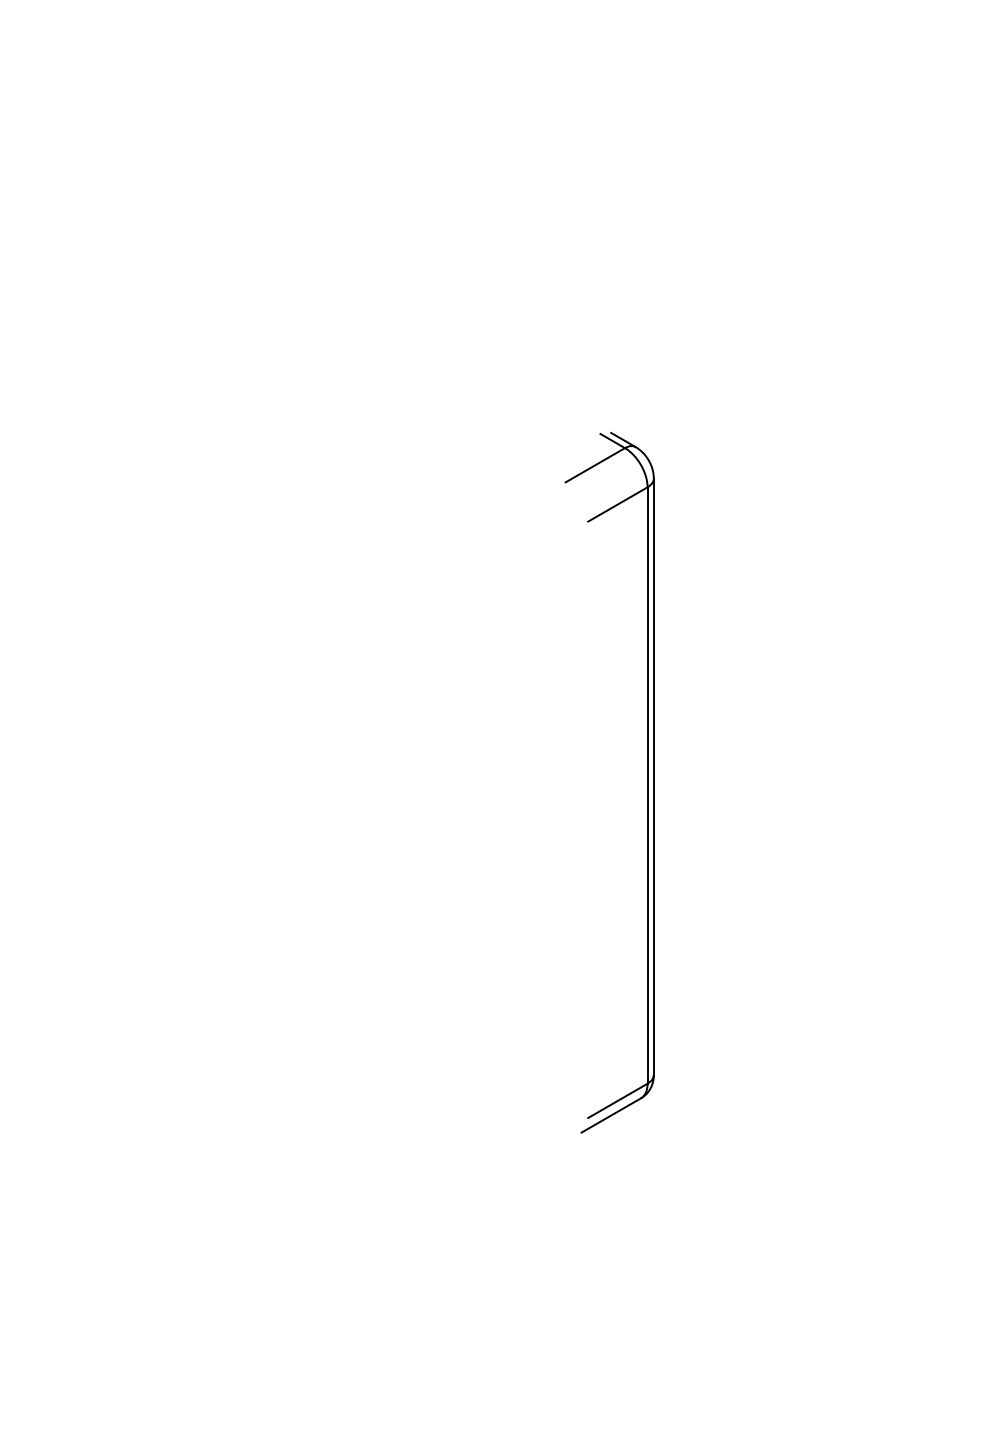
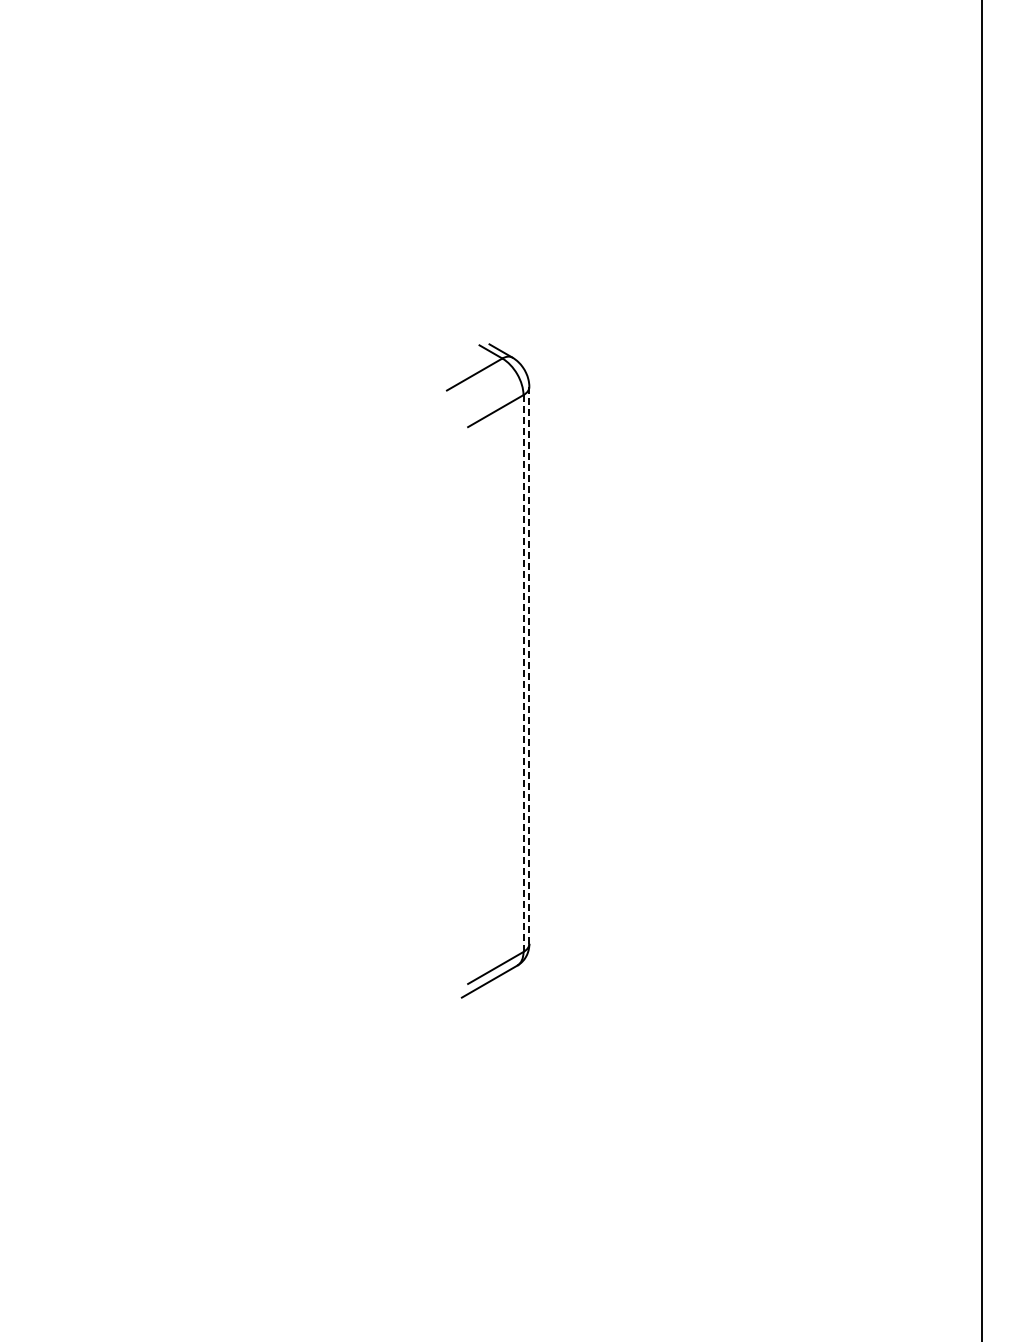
line: (653, 776) -> (529, 665), solid -> dashed
line: (647, 786) -> (523, 674), solid -> dashed

